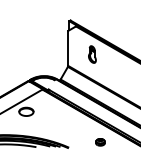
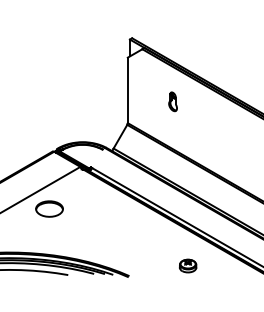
part: (92, 54) -> (173, 101), size x0.6

